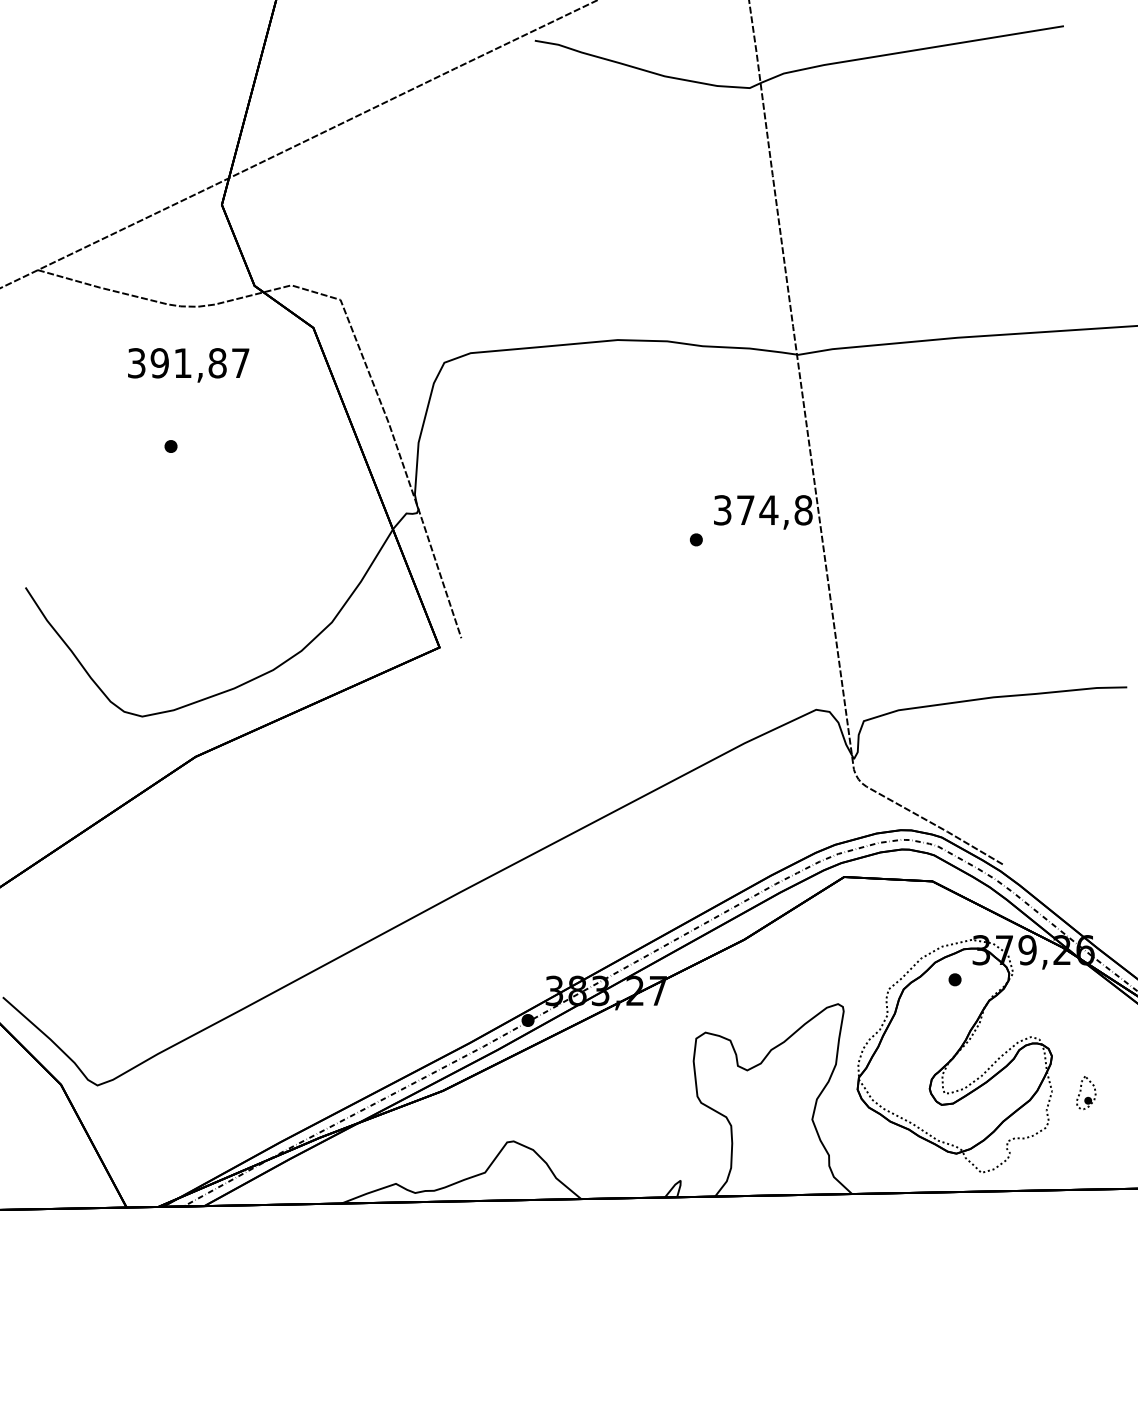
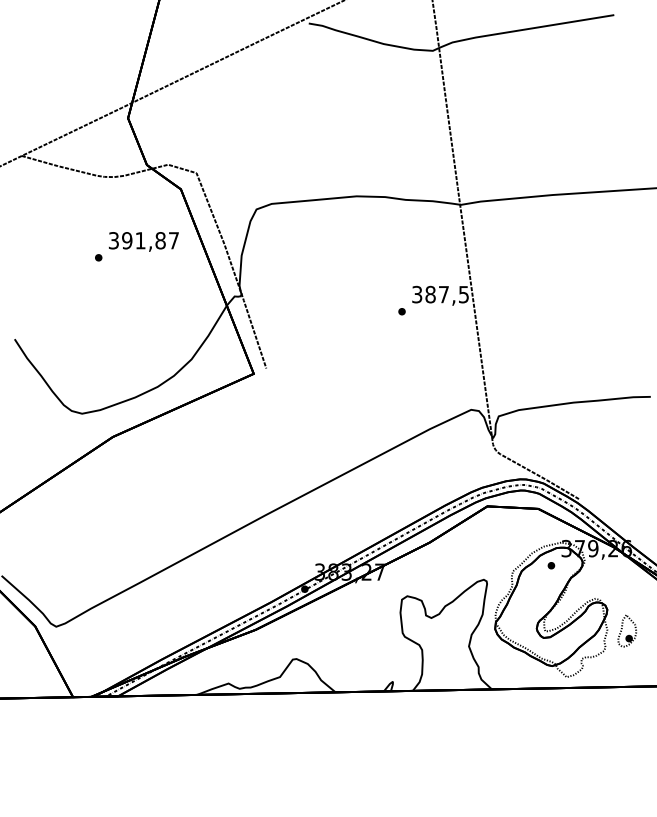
text: (187, 364) -> (143, 241), moved
text: (775, 510) -> (447, 294), 374,8 -> 387,5
part: (1085, 1091) -> (626, 630), size x1.67

